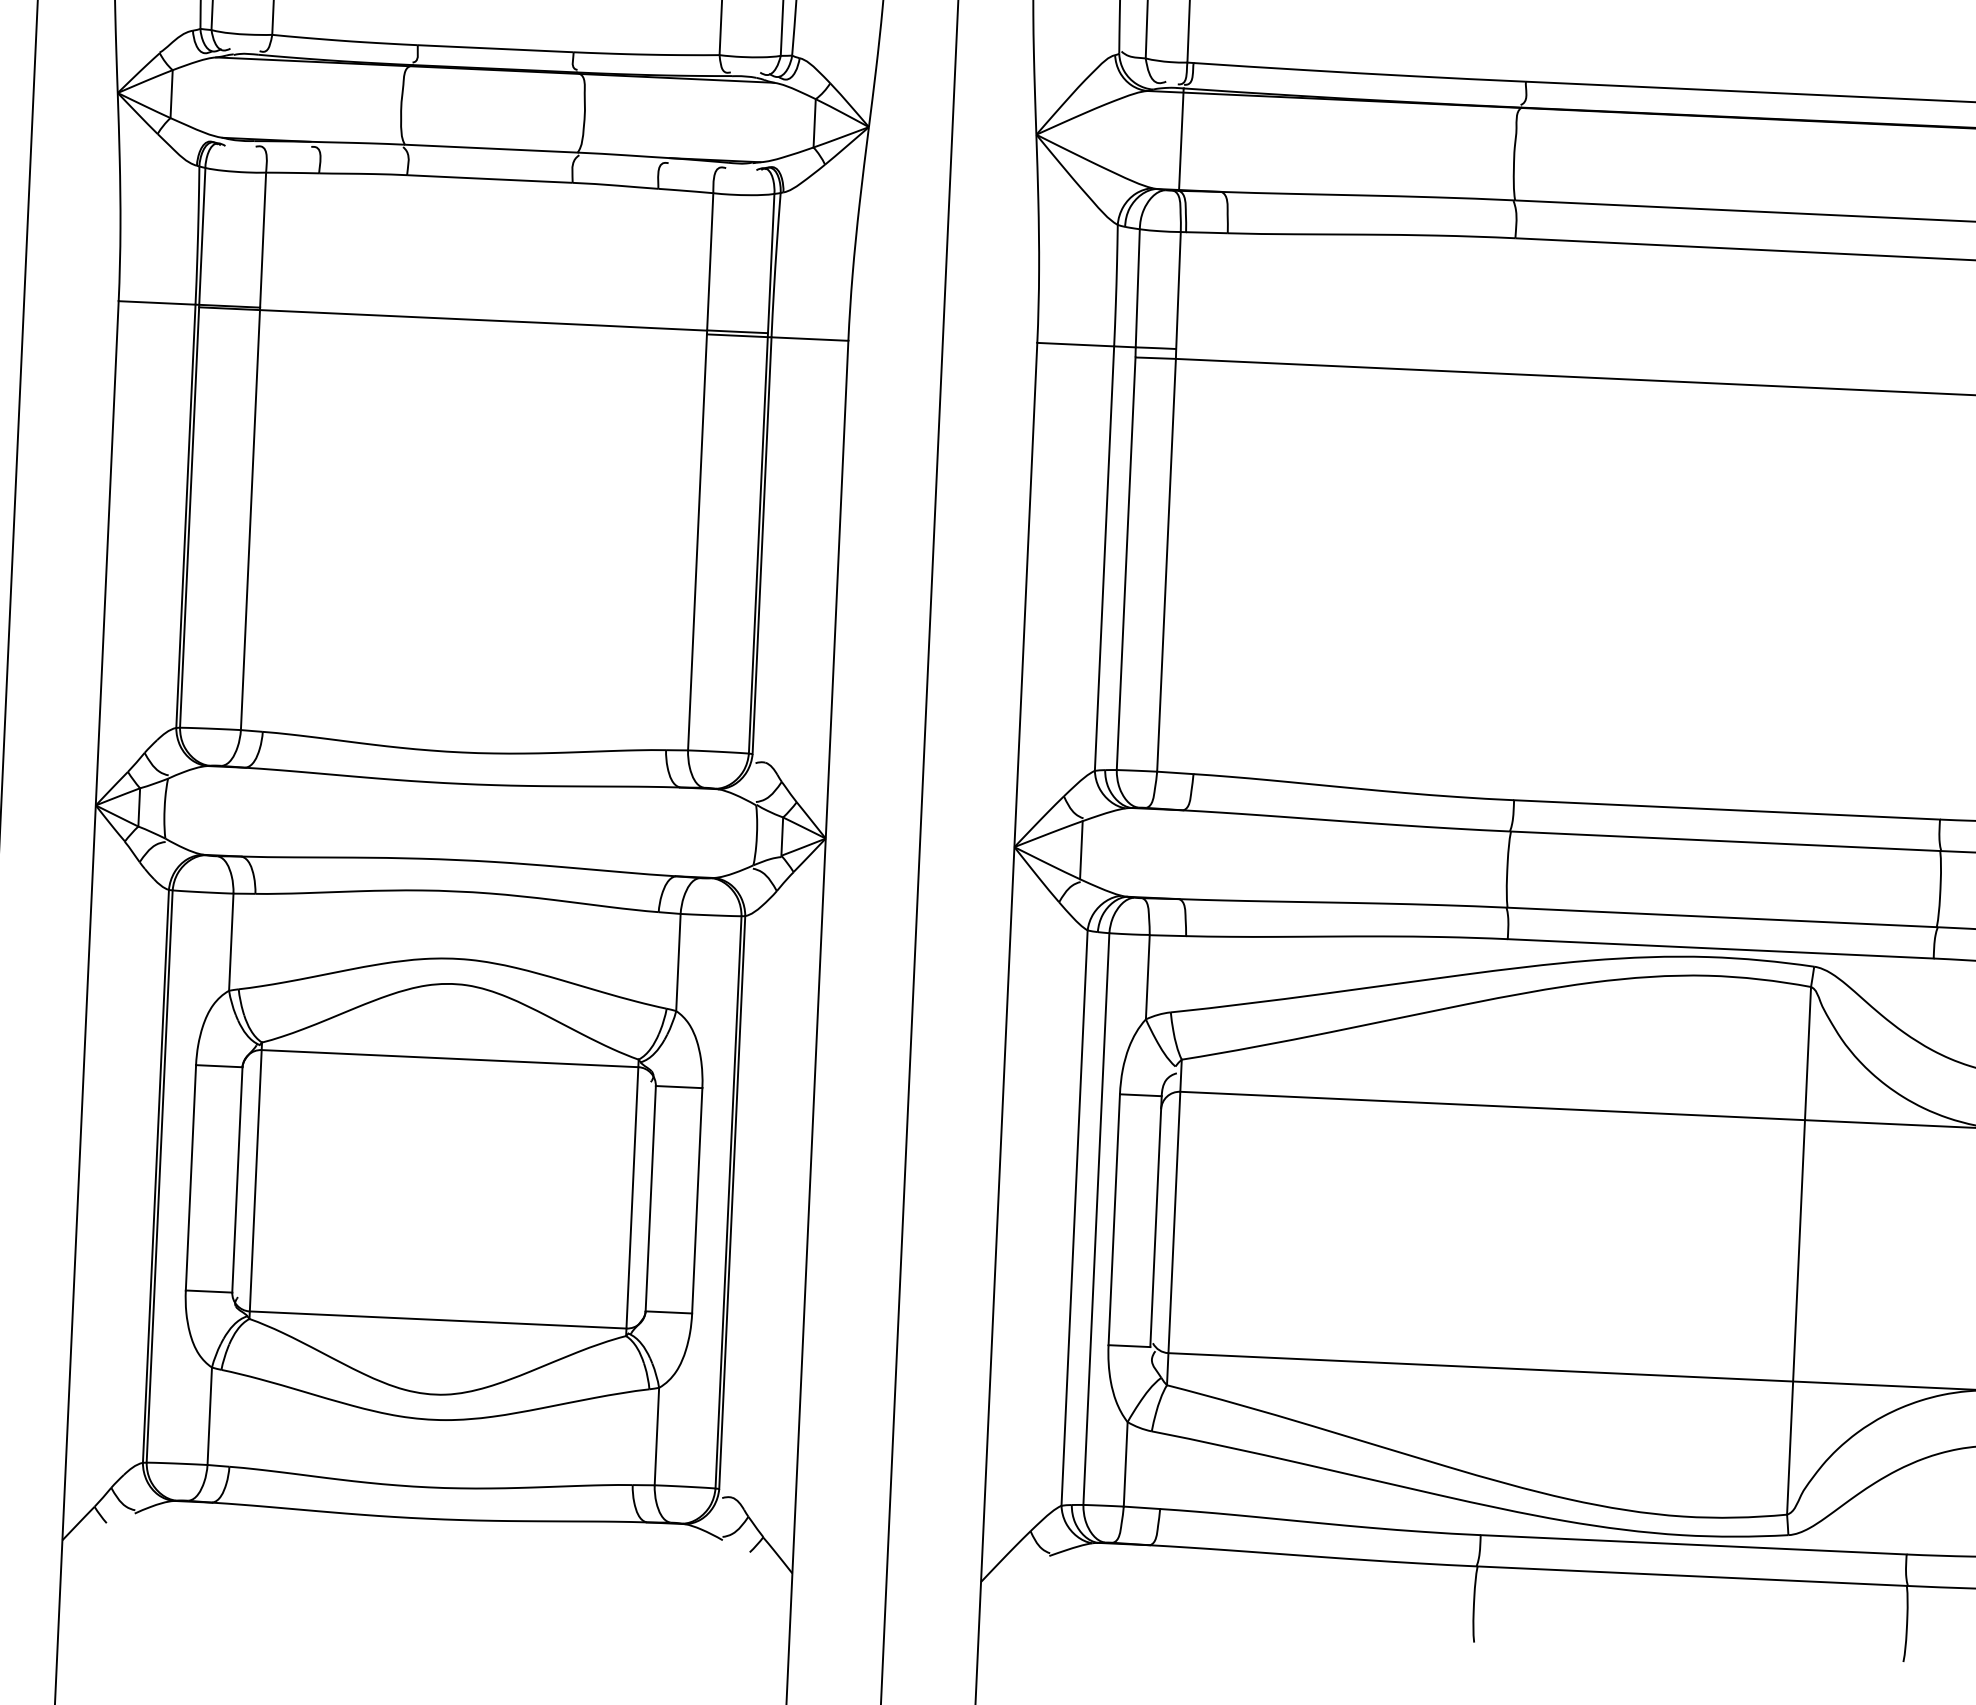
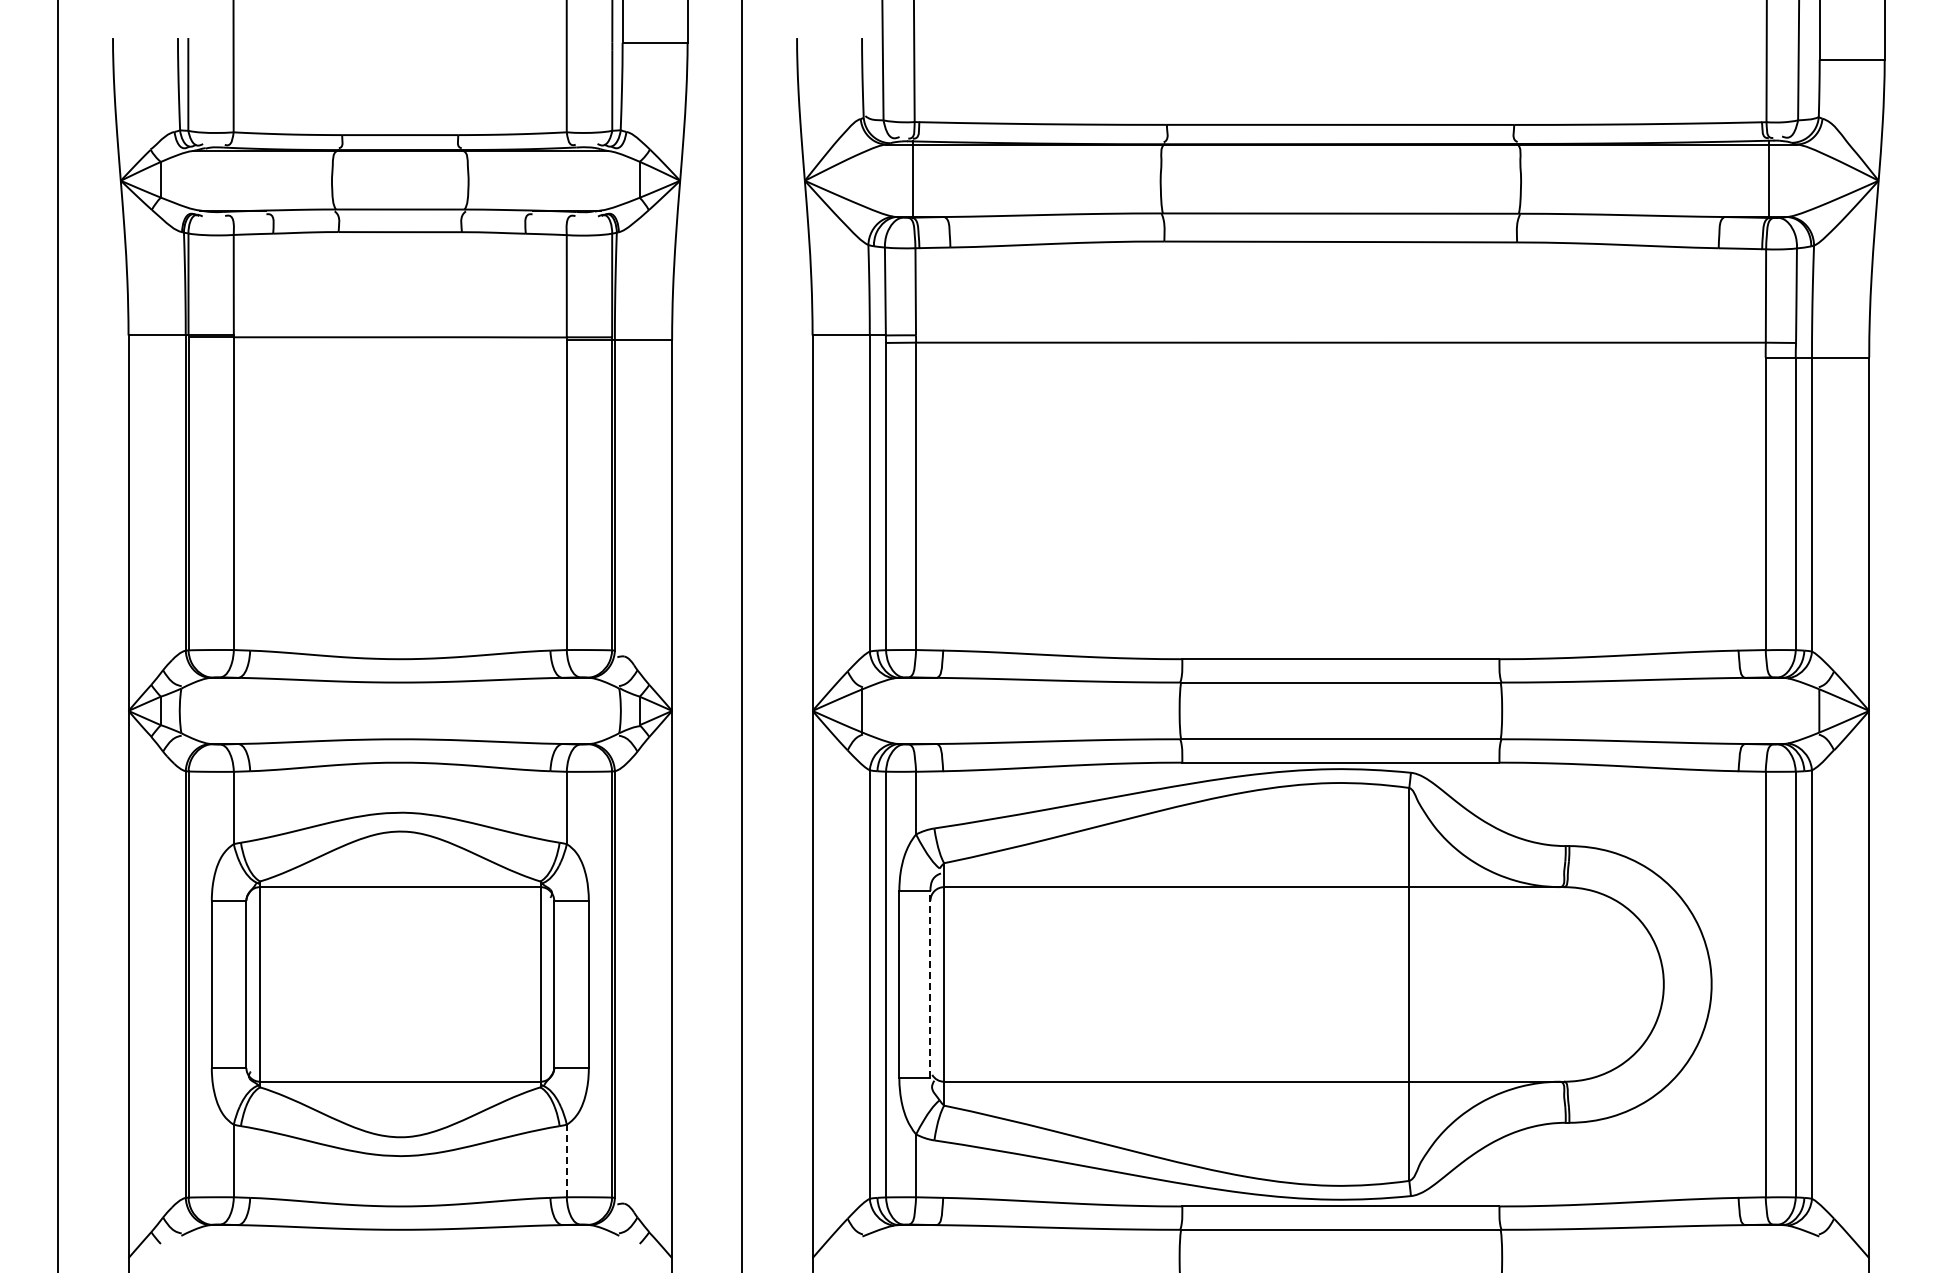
line: (1156, 1220) -> (930, 983), solid -> dashed
line: (656, 1435) -> (566, 1160), solid -> dashed

